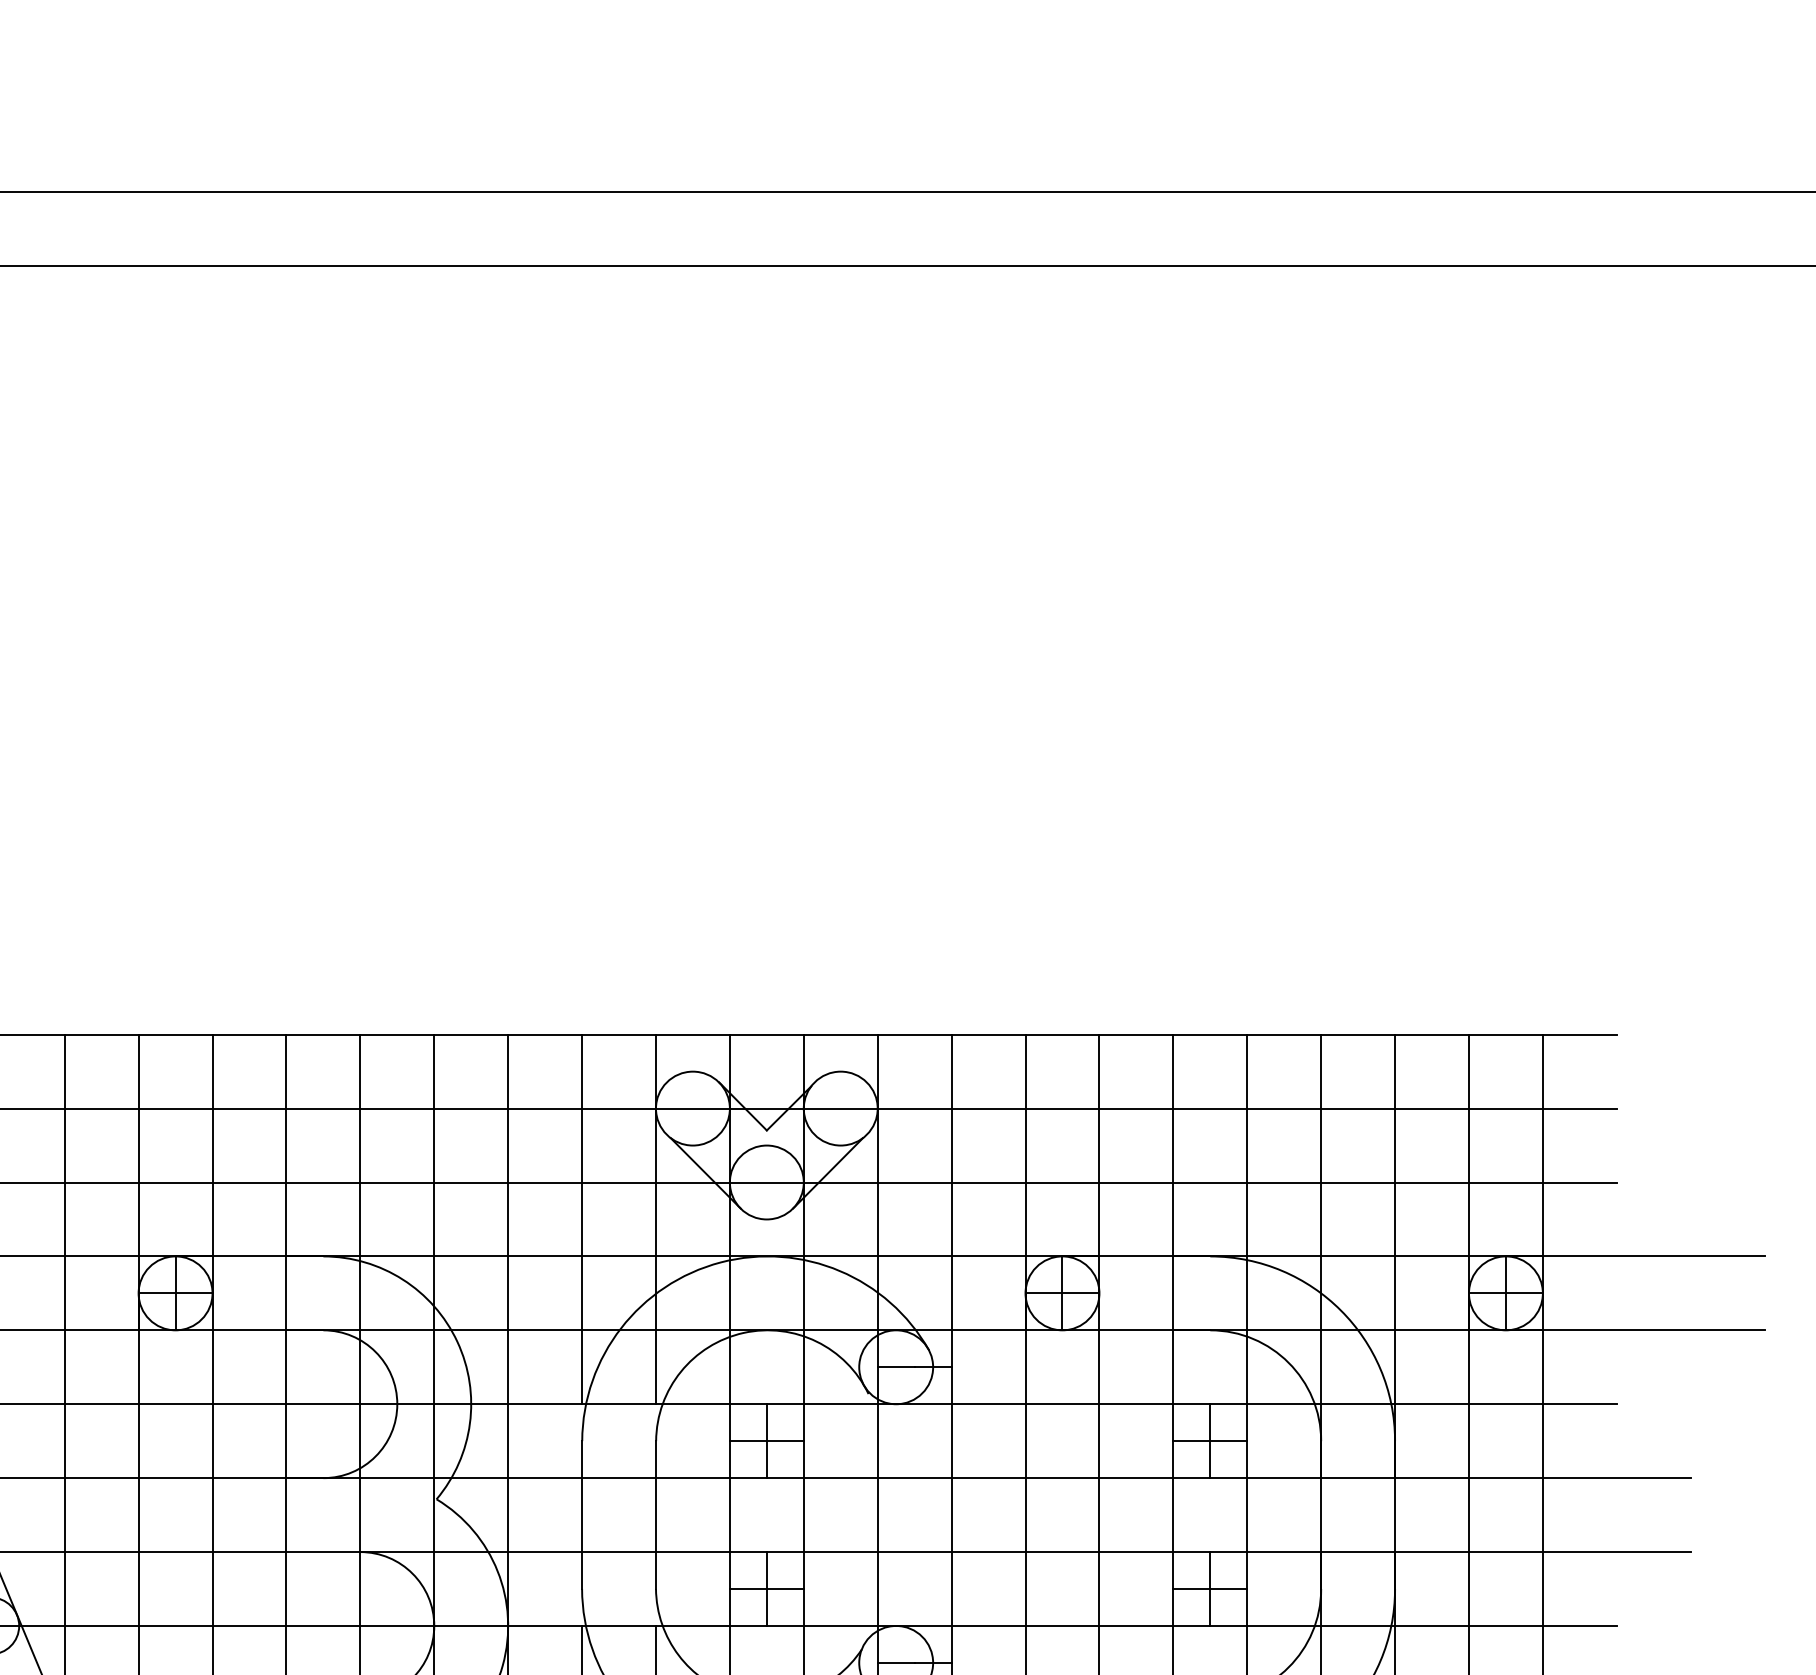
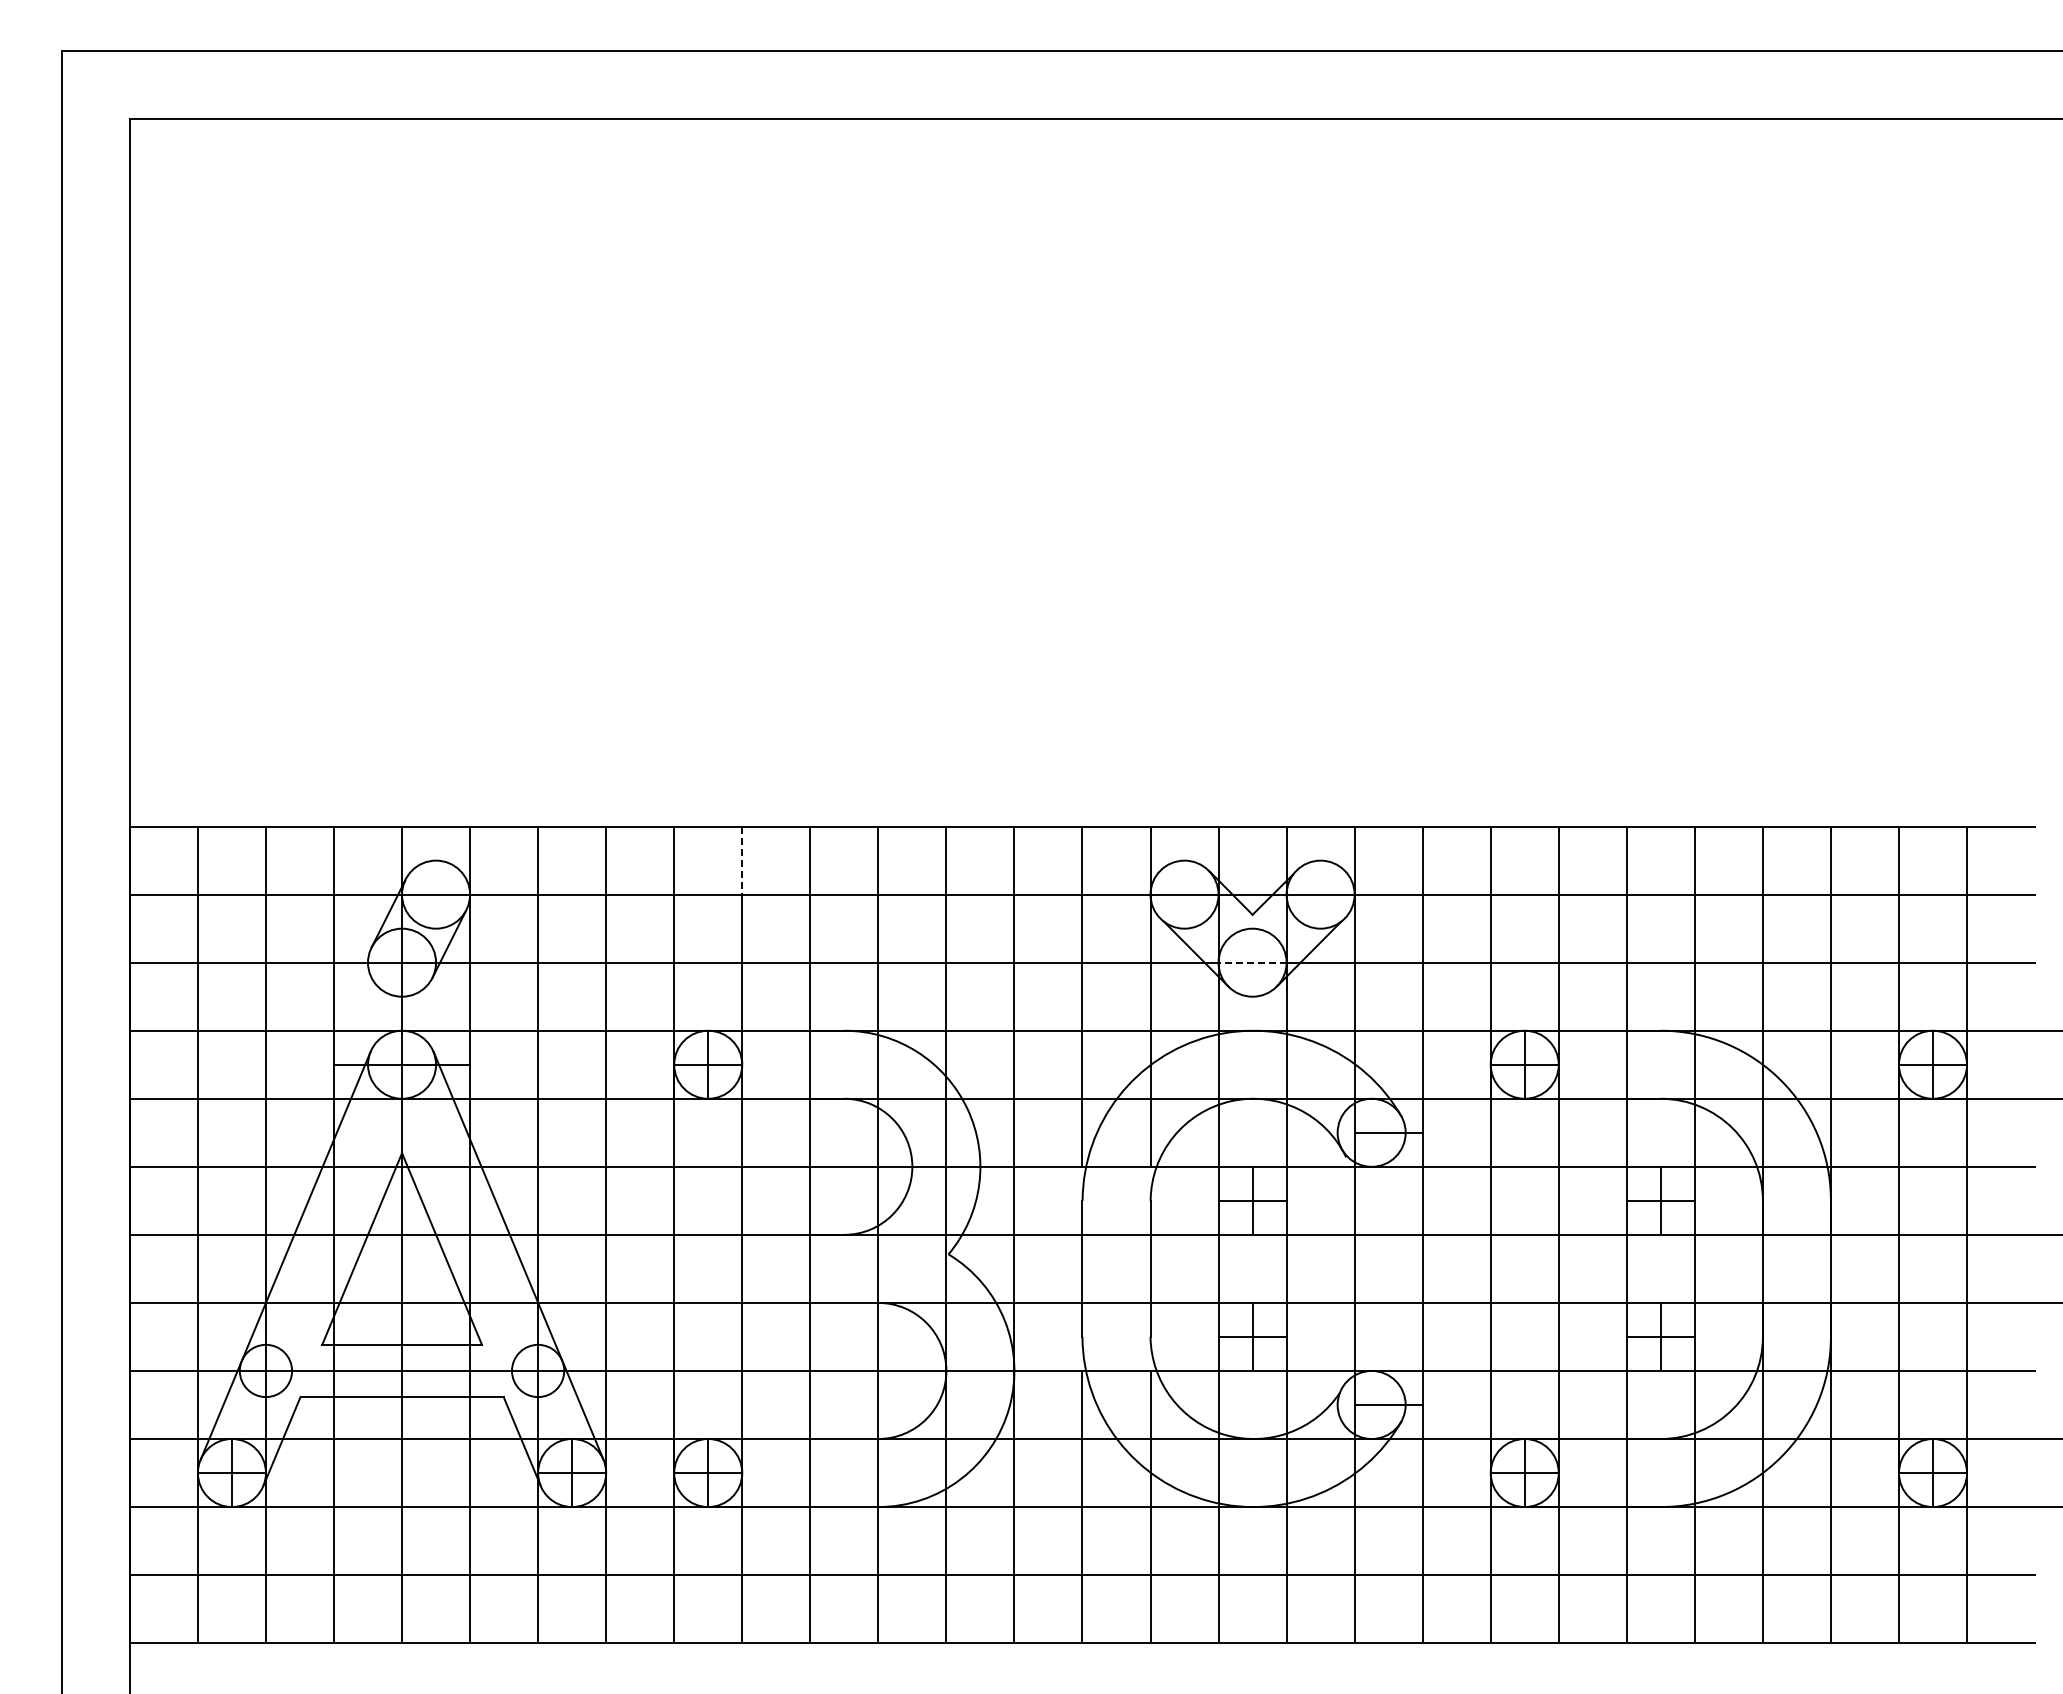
line: (212, 1072) -> (742, 861), solid -> dashed
line: (766, 1182) -> (1252, 962), solid -> dashed

